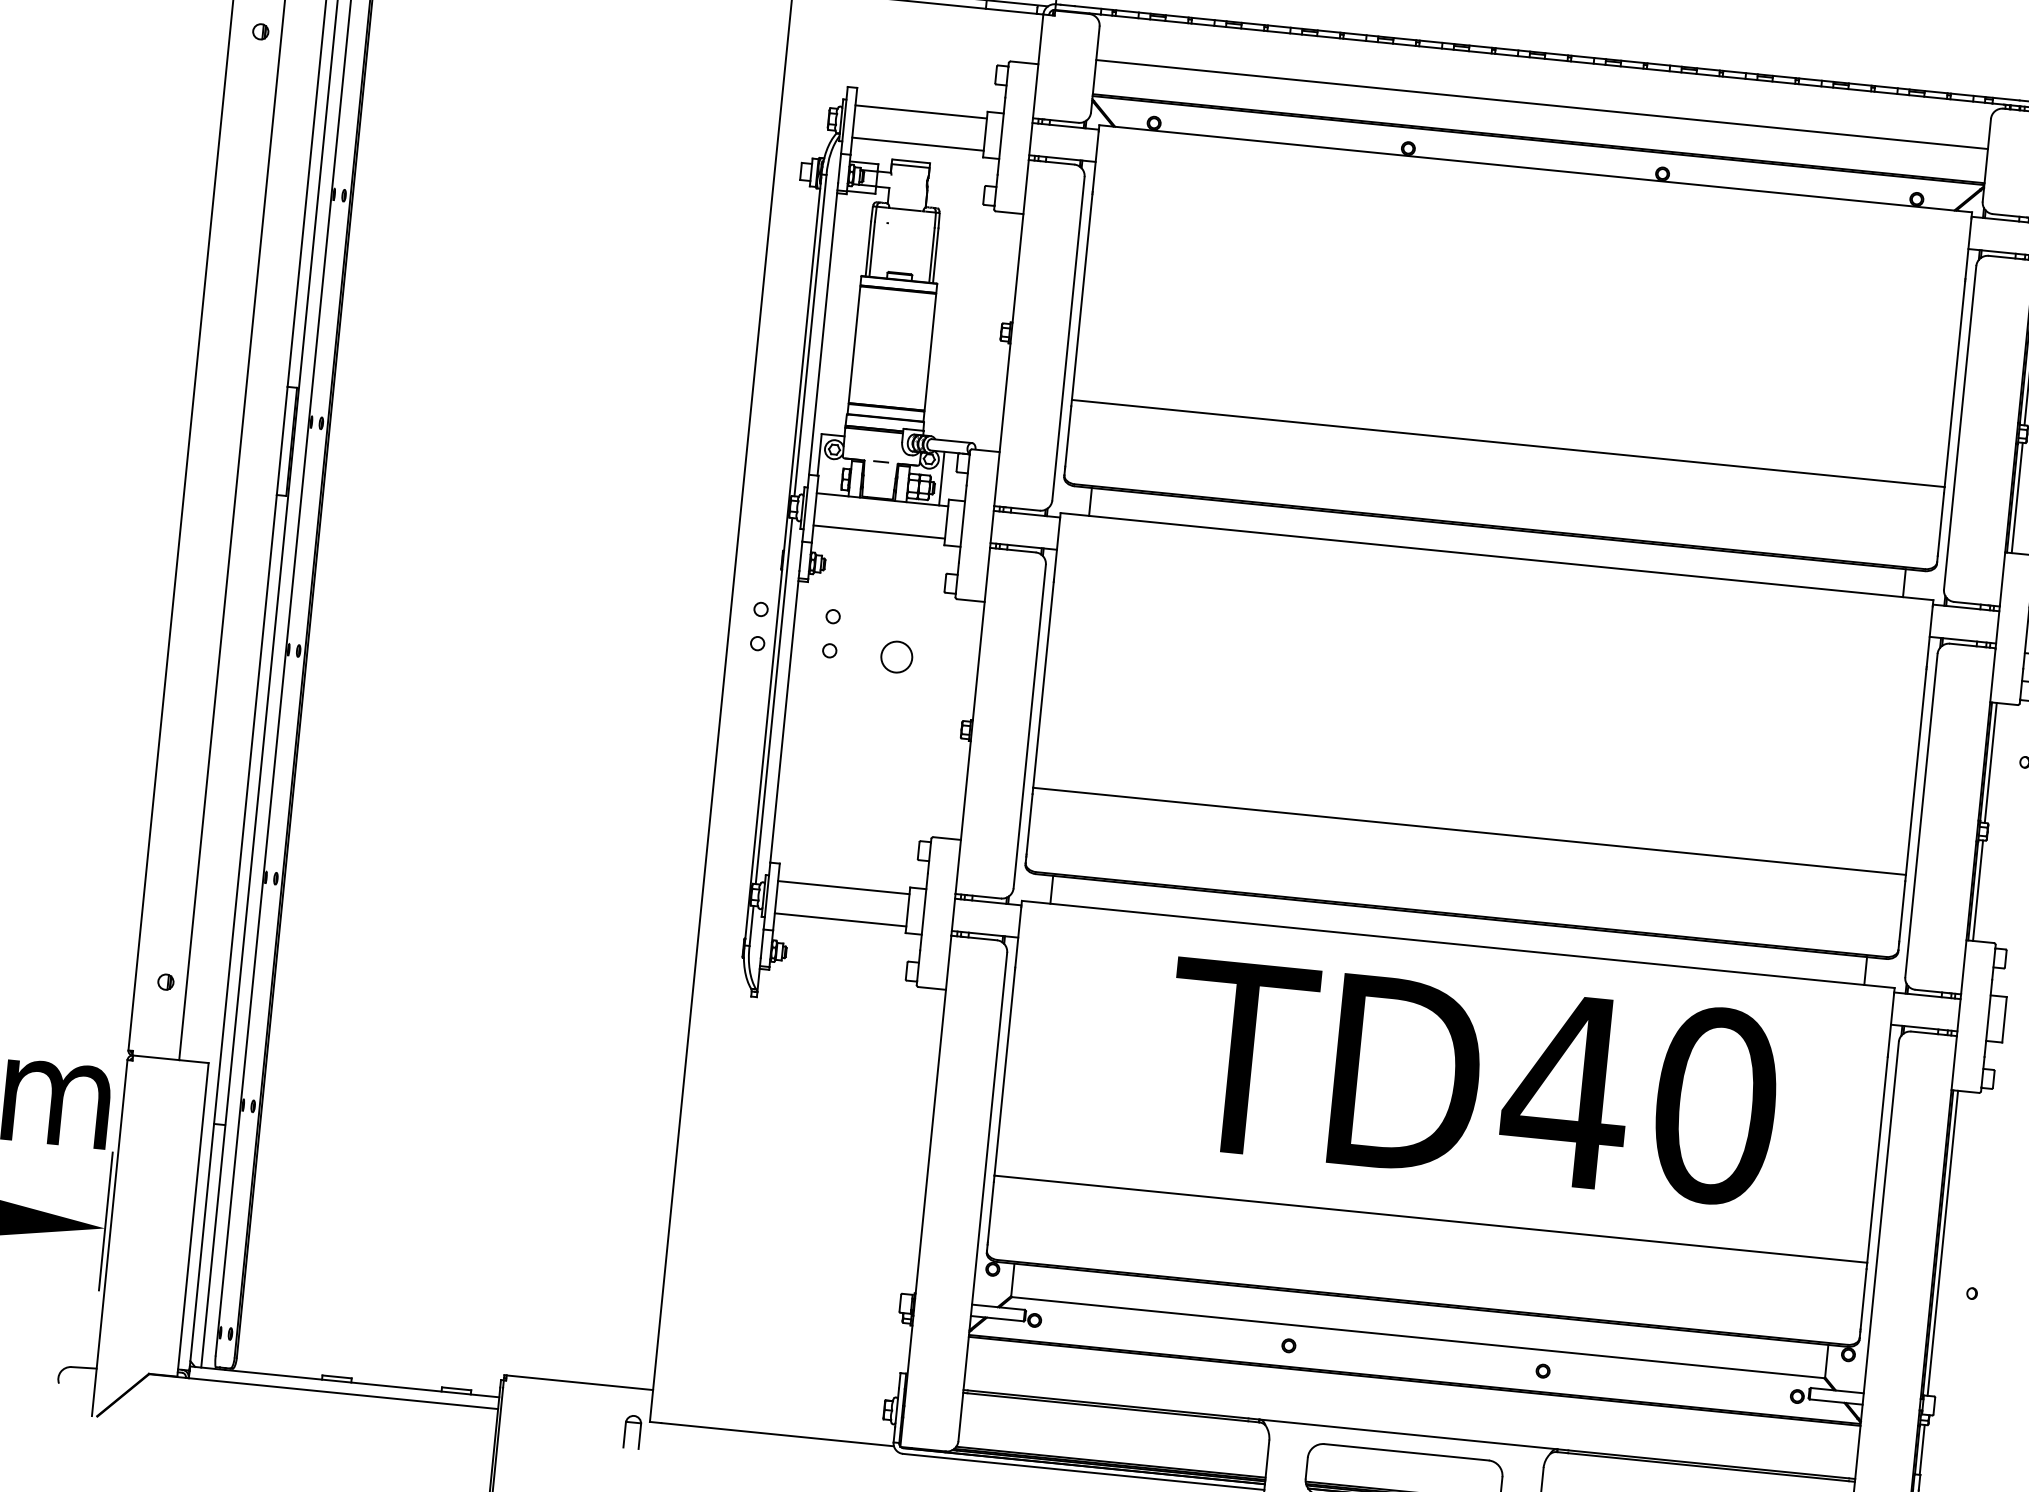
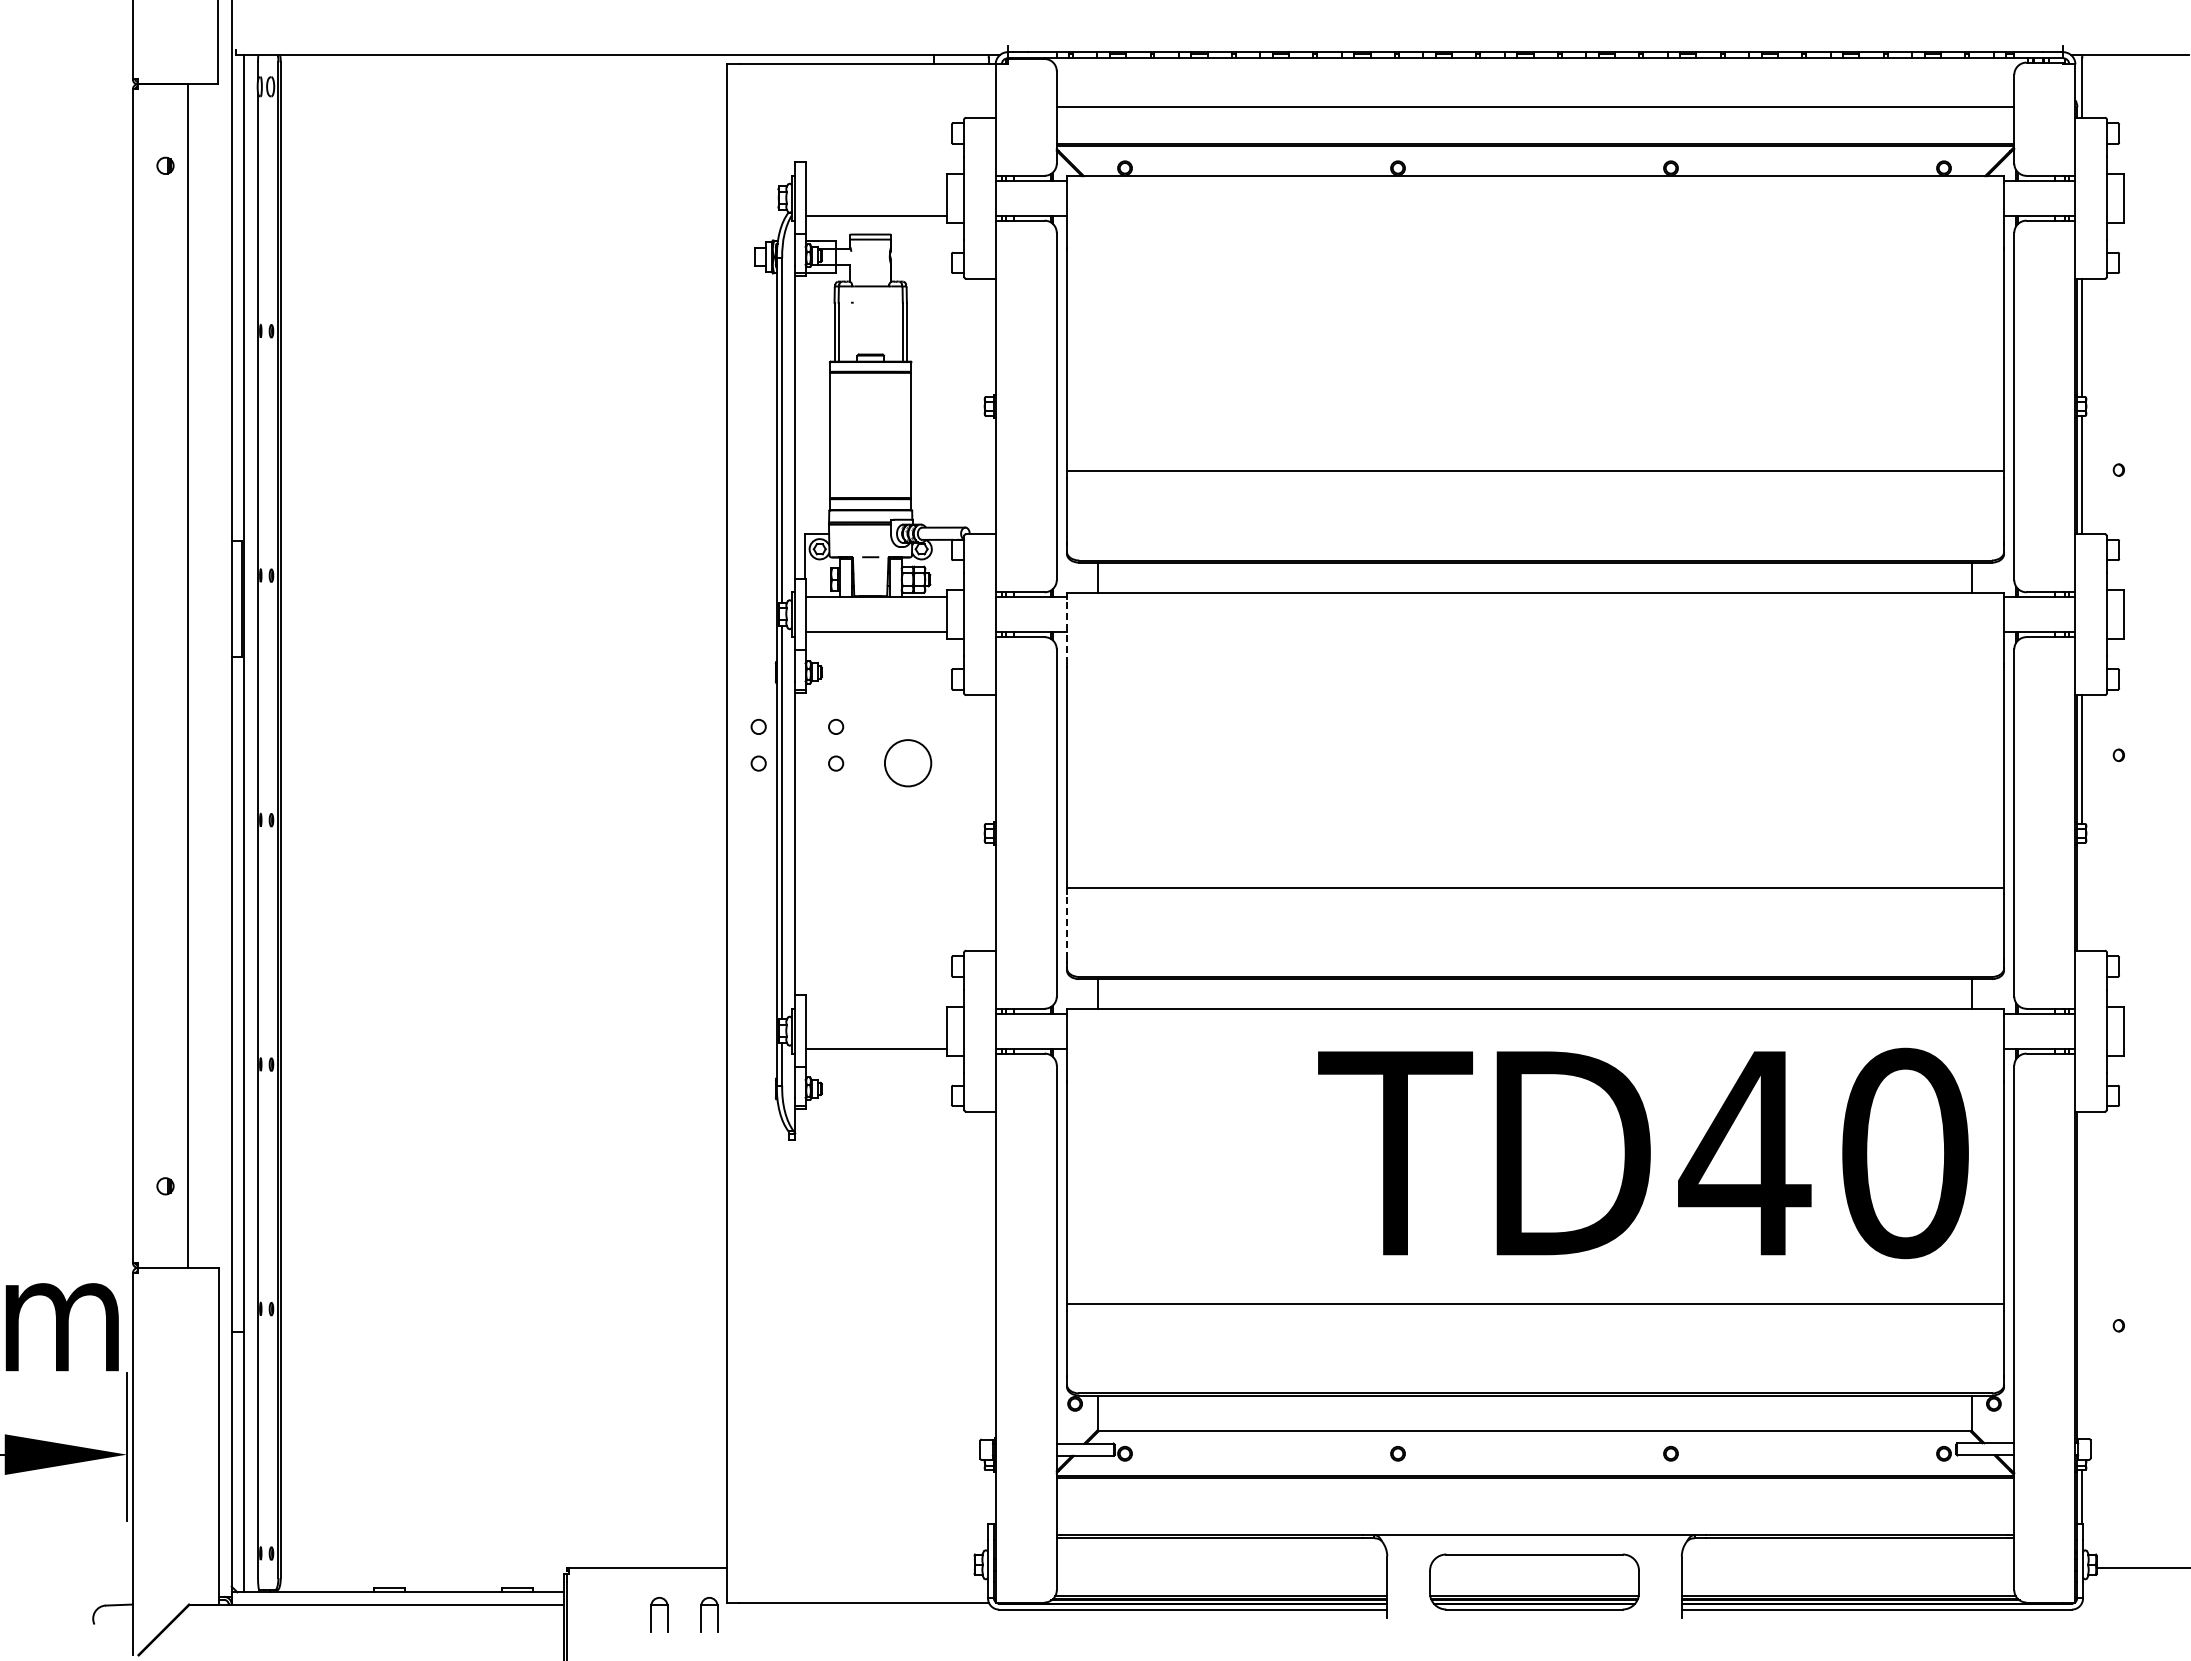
line: (920, 111) -> (875, 180), removed
line: (941, 478) -> (936, 568), removed
line: (1056, 549) -> (1066, 631), solid -> dashed
circle: (896, 656) -> (907, 762), size x1.4
line: (1029, 823) -> (1066, 926), solid -> dashed
line: (843, 887) -> (875, 1013), removed
line: (1978, 890) -> (2082, 896), removed
text: (1471, 1081) -> (1643, 1153), moved
line: (1942, 1243) -> (2082, 1275), removed
part: (578, 1426) -> (651, 1614), added

